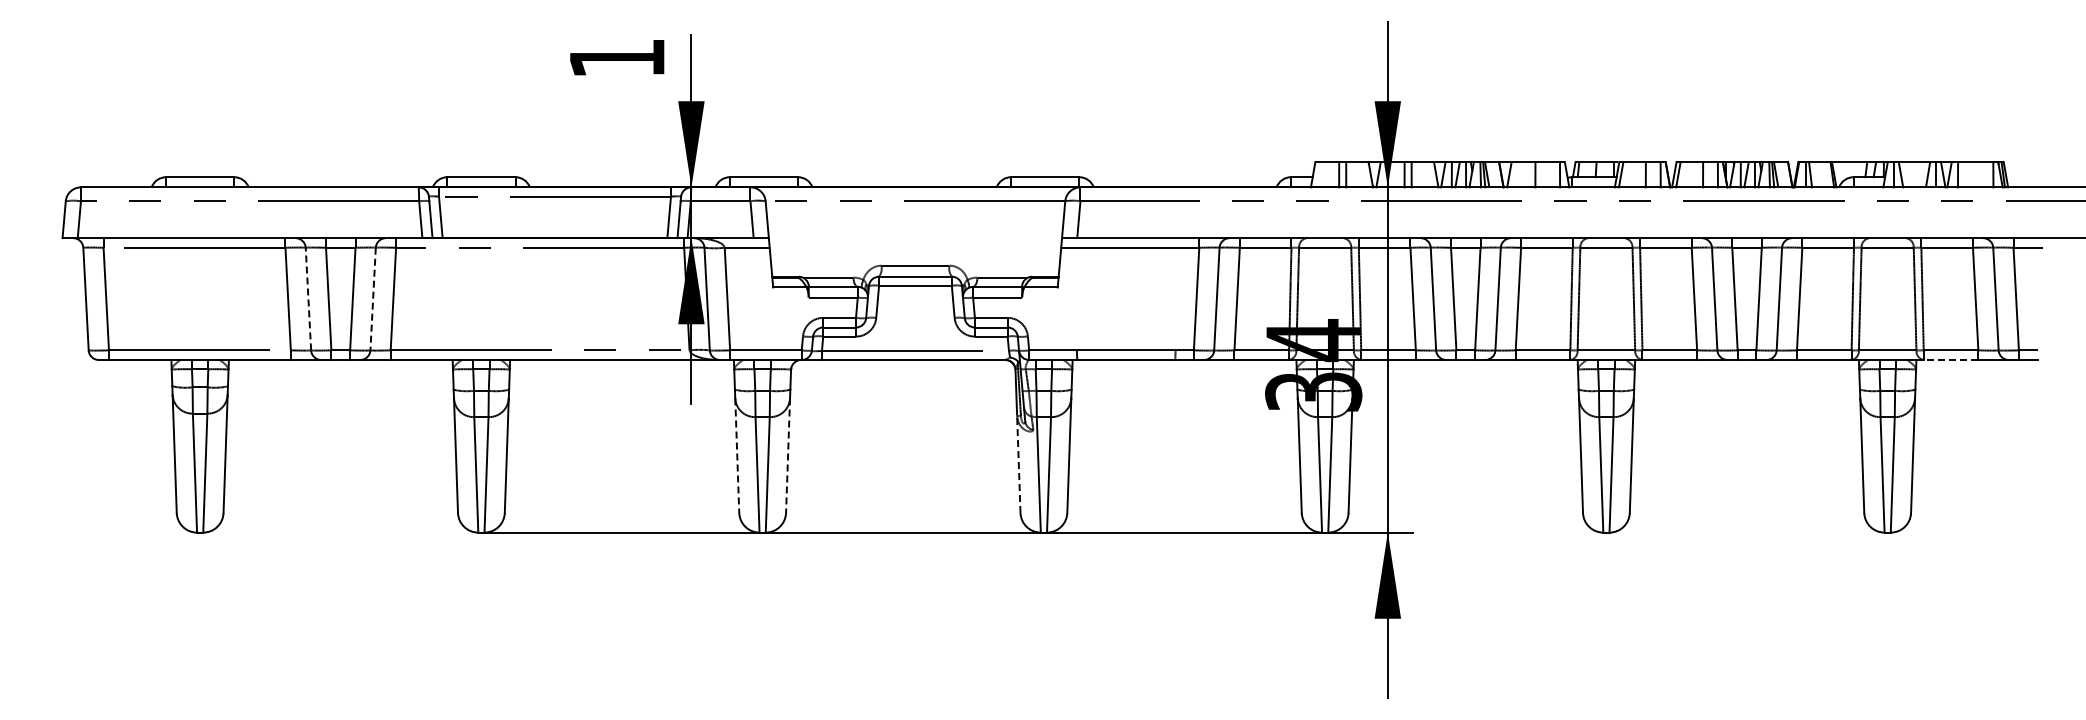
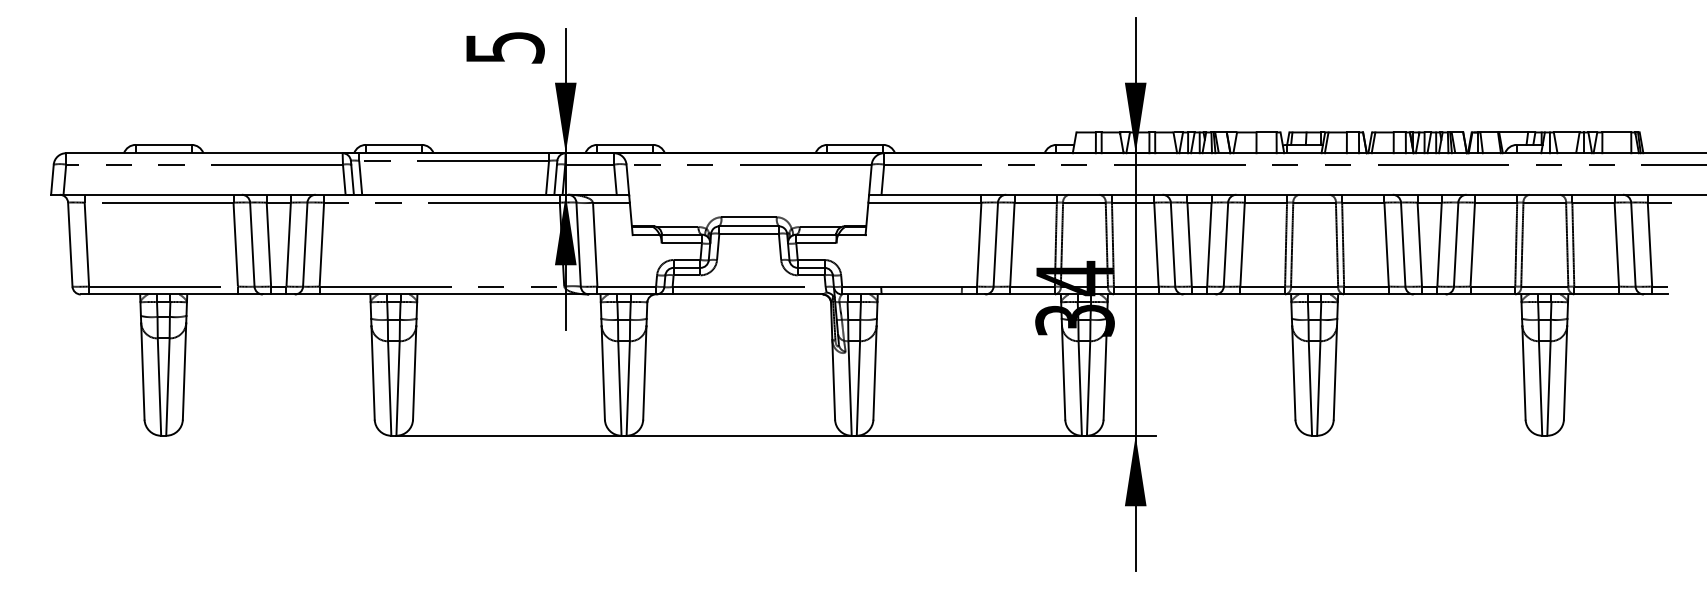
text: (617, 58) -> (505, 47), 1 -> 5
line: (308, 298) -> (252, 244), dashed -> solid
line: (373, 299) -> (305, 244), dashed -> solid
line: (1950, 360) -> (1596, 294), dashed -> solid
line: (737, 456) -> (603, 373), dashed -> solid
line: (788, 456) -> (645, 373), dashed -> solid
line: (1018, 464) -> (833, 380), dashed -> solid

